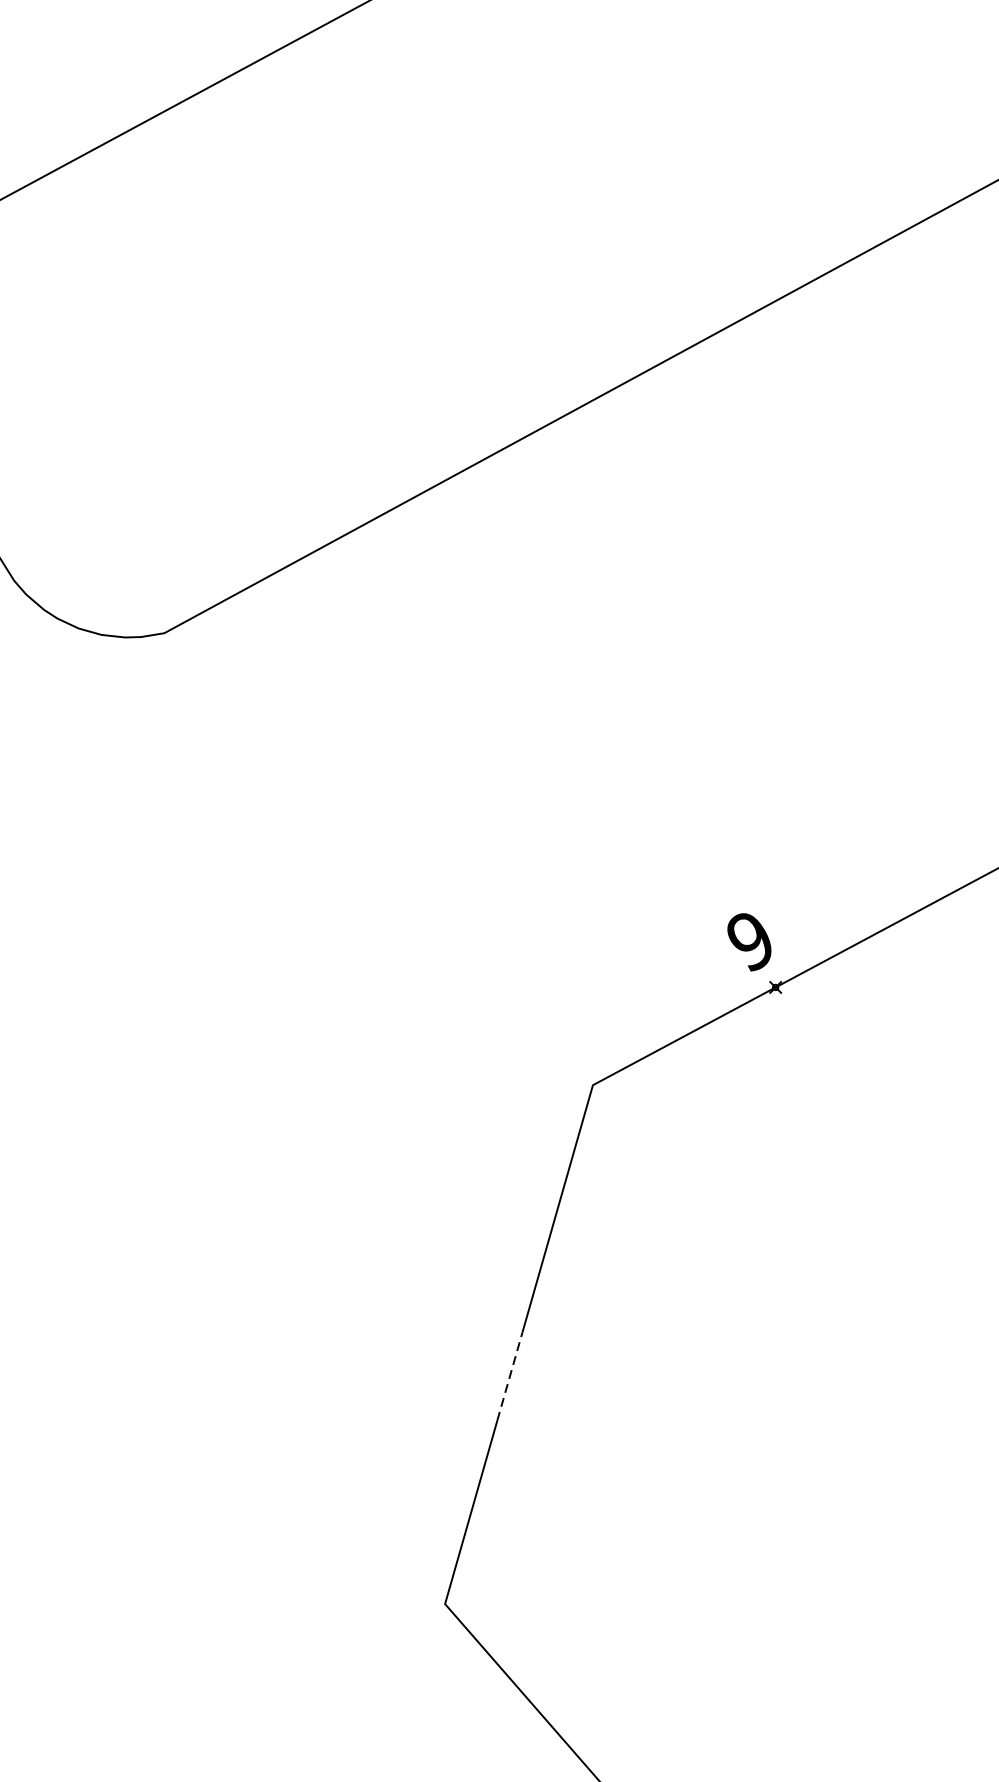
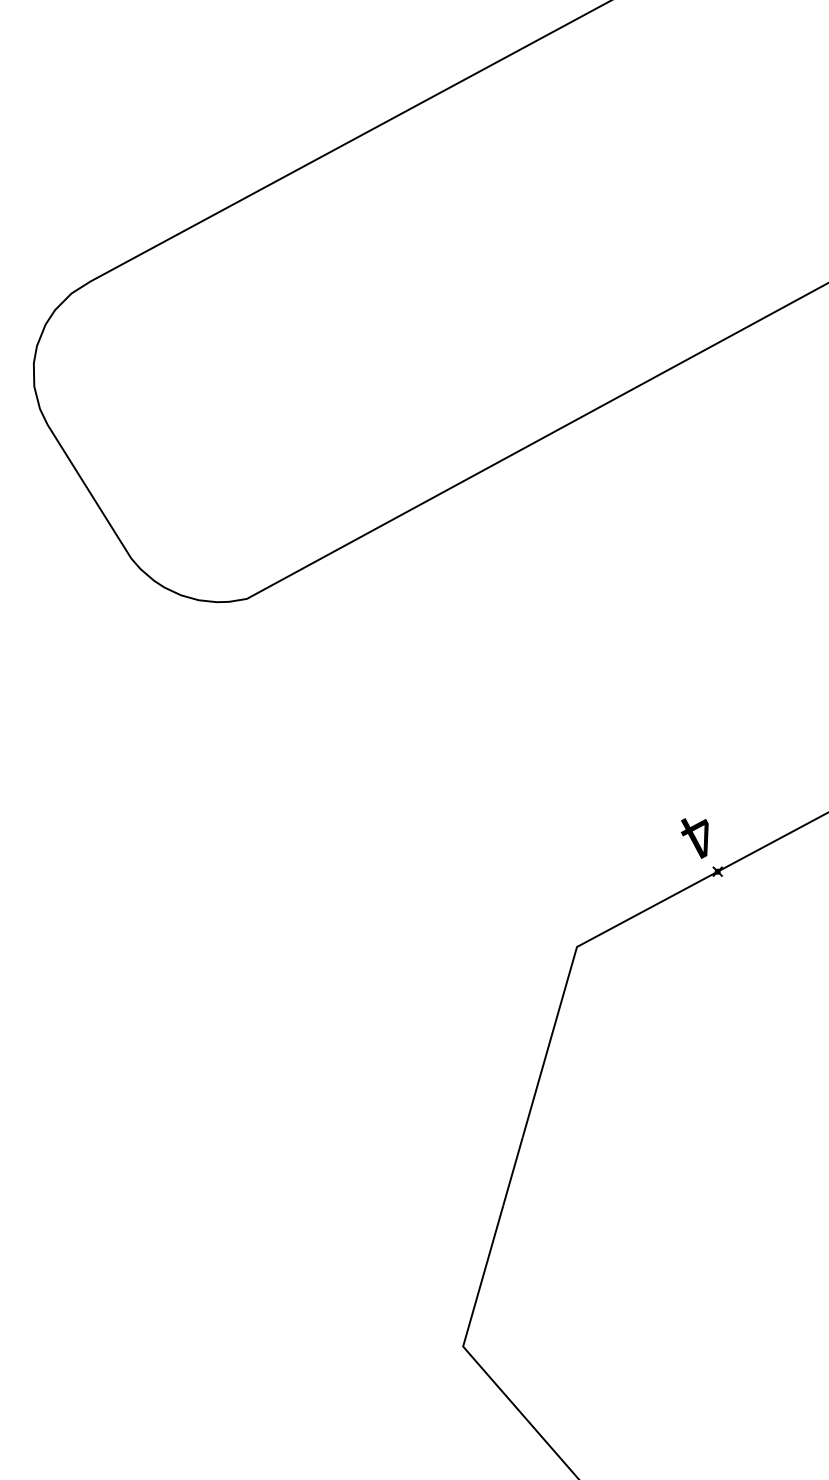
text: (749, 941) -> (697, 836), 6 -> 4
line: (510, 1375) -> (513, 1170), dashed -> solid

